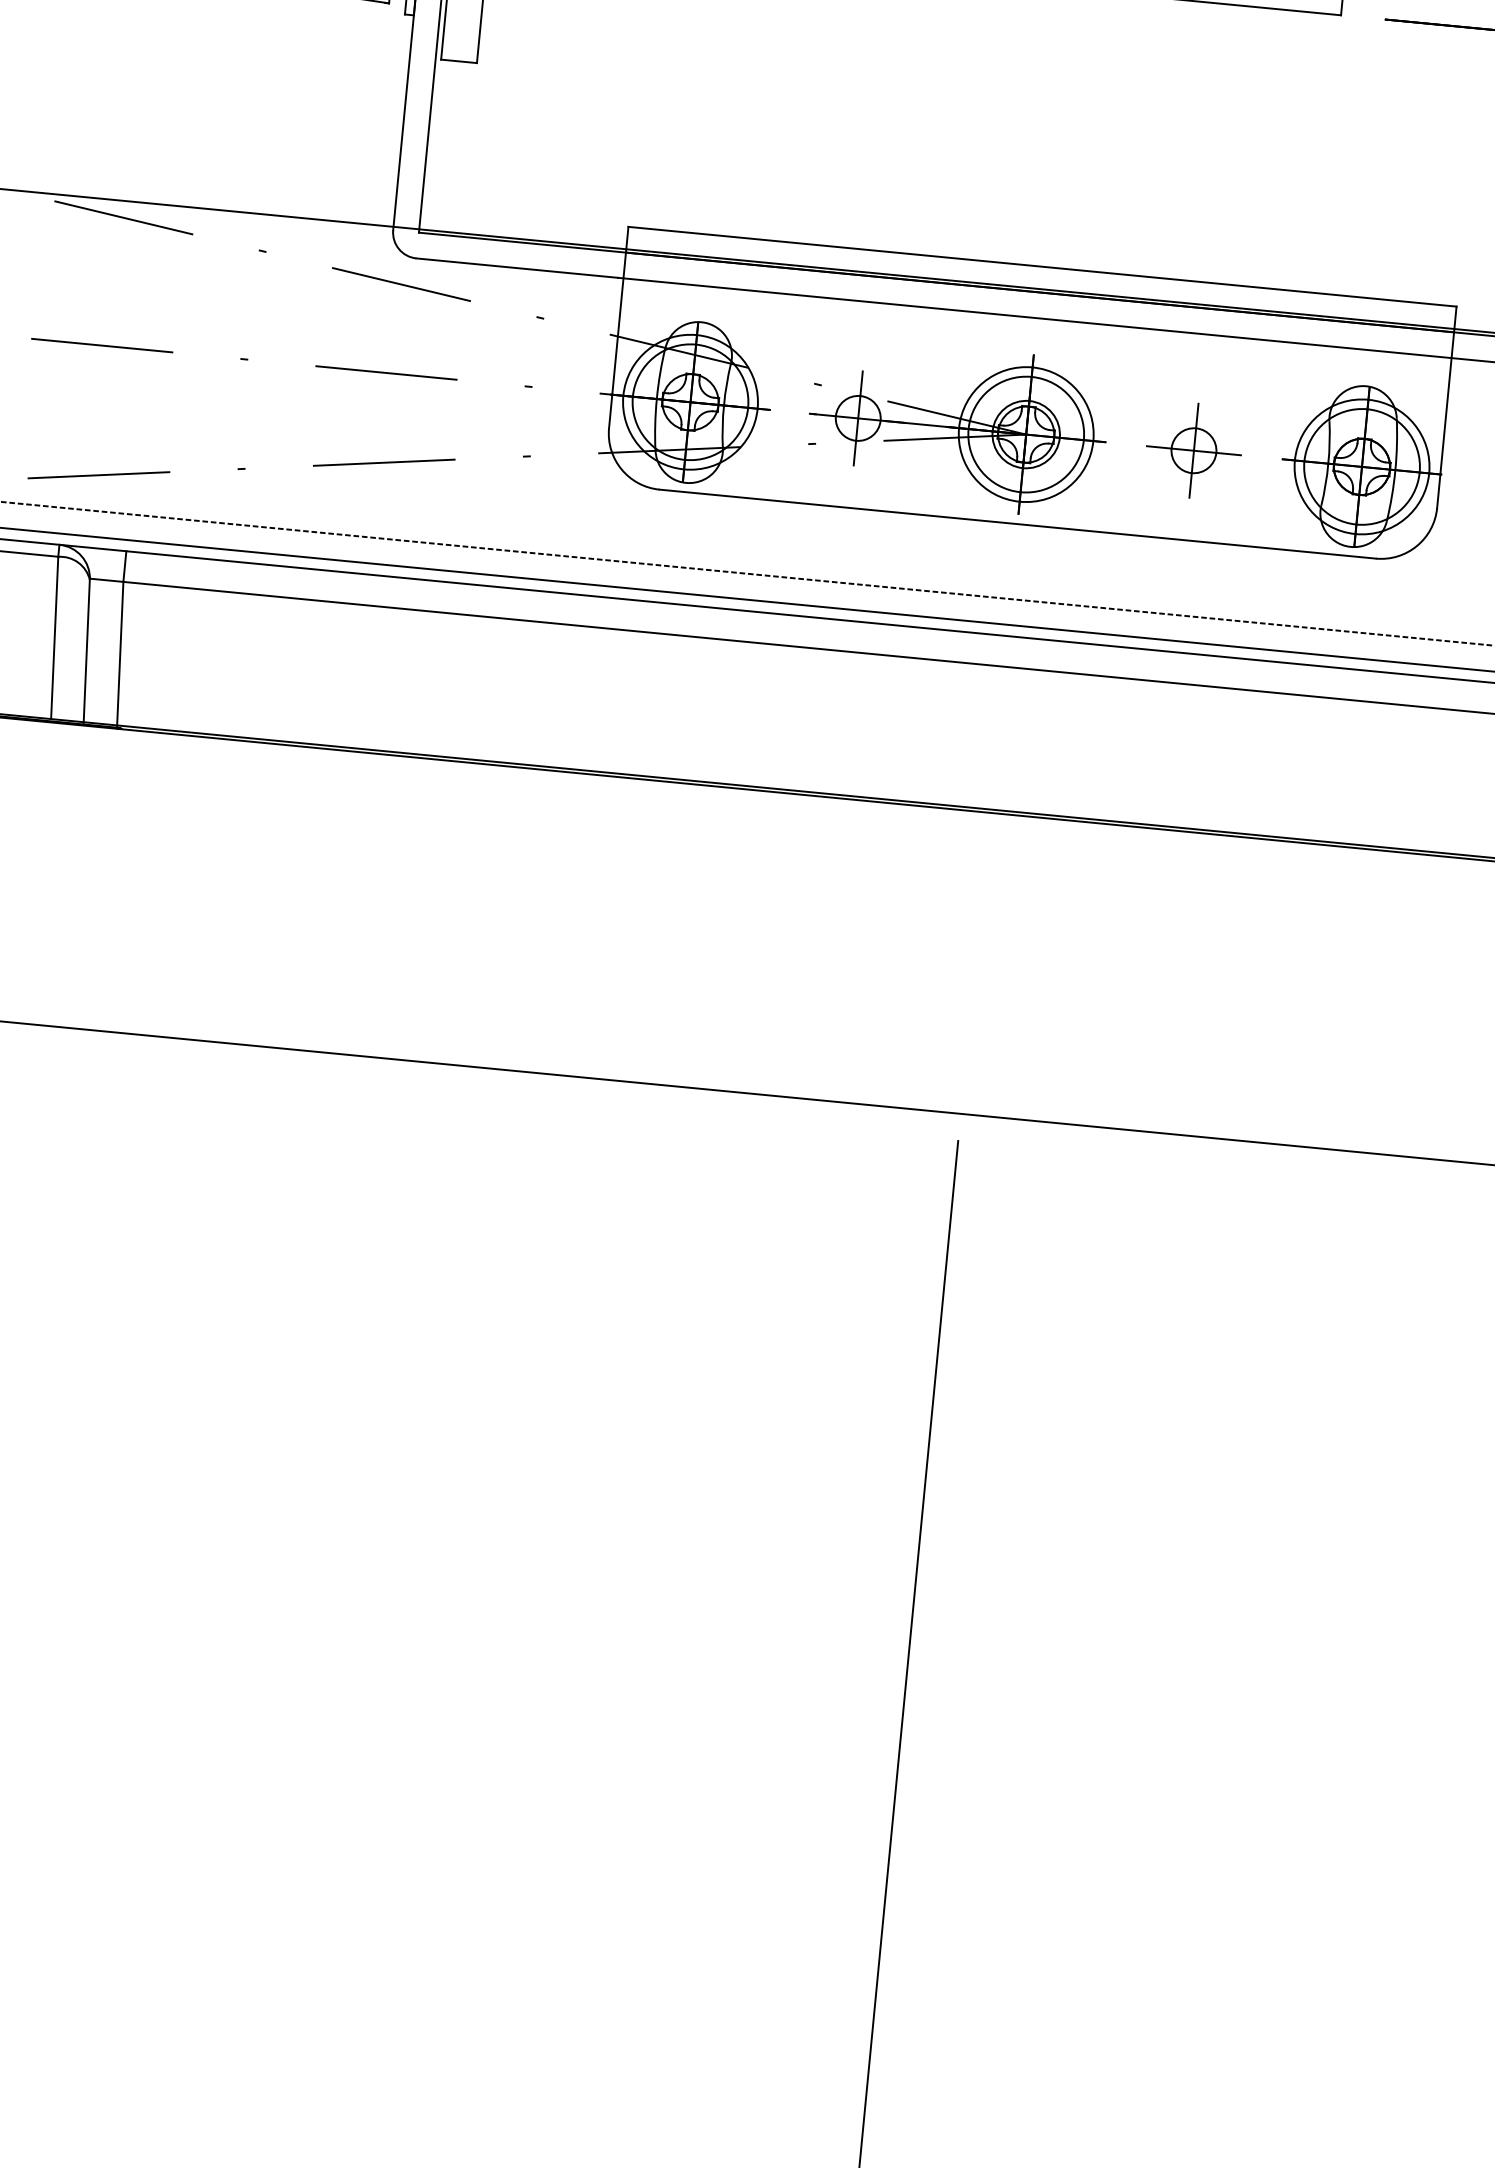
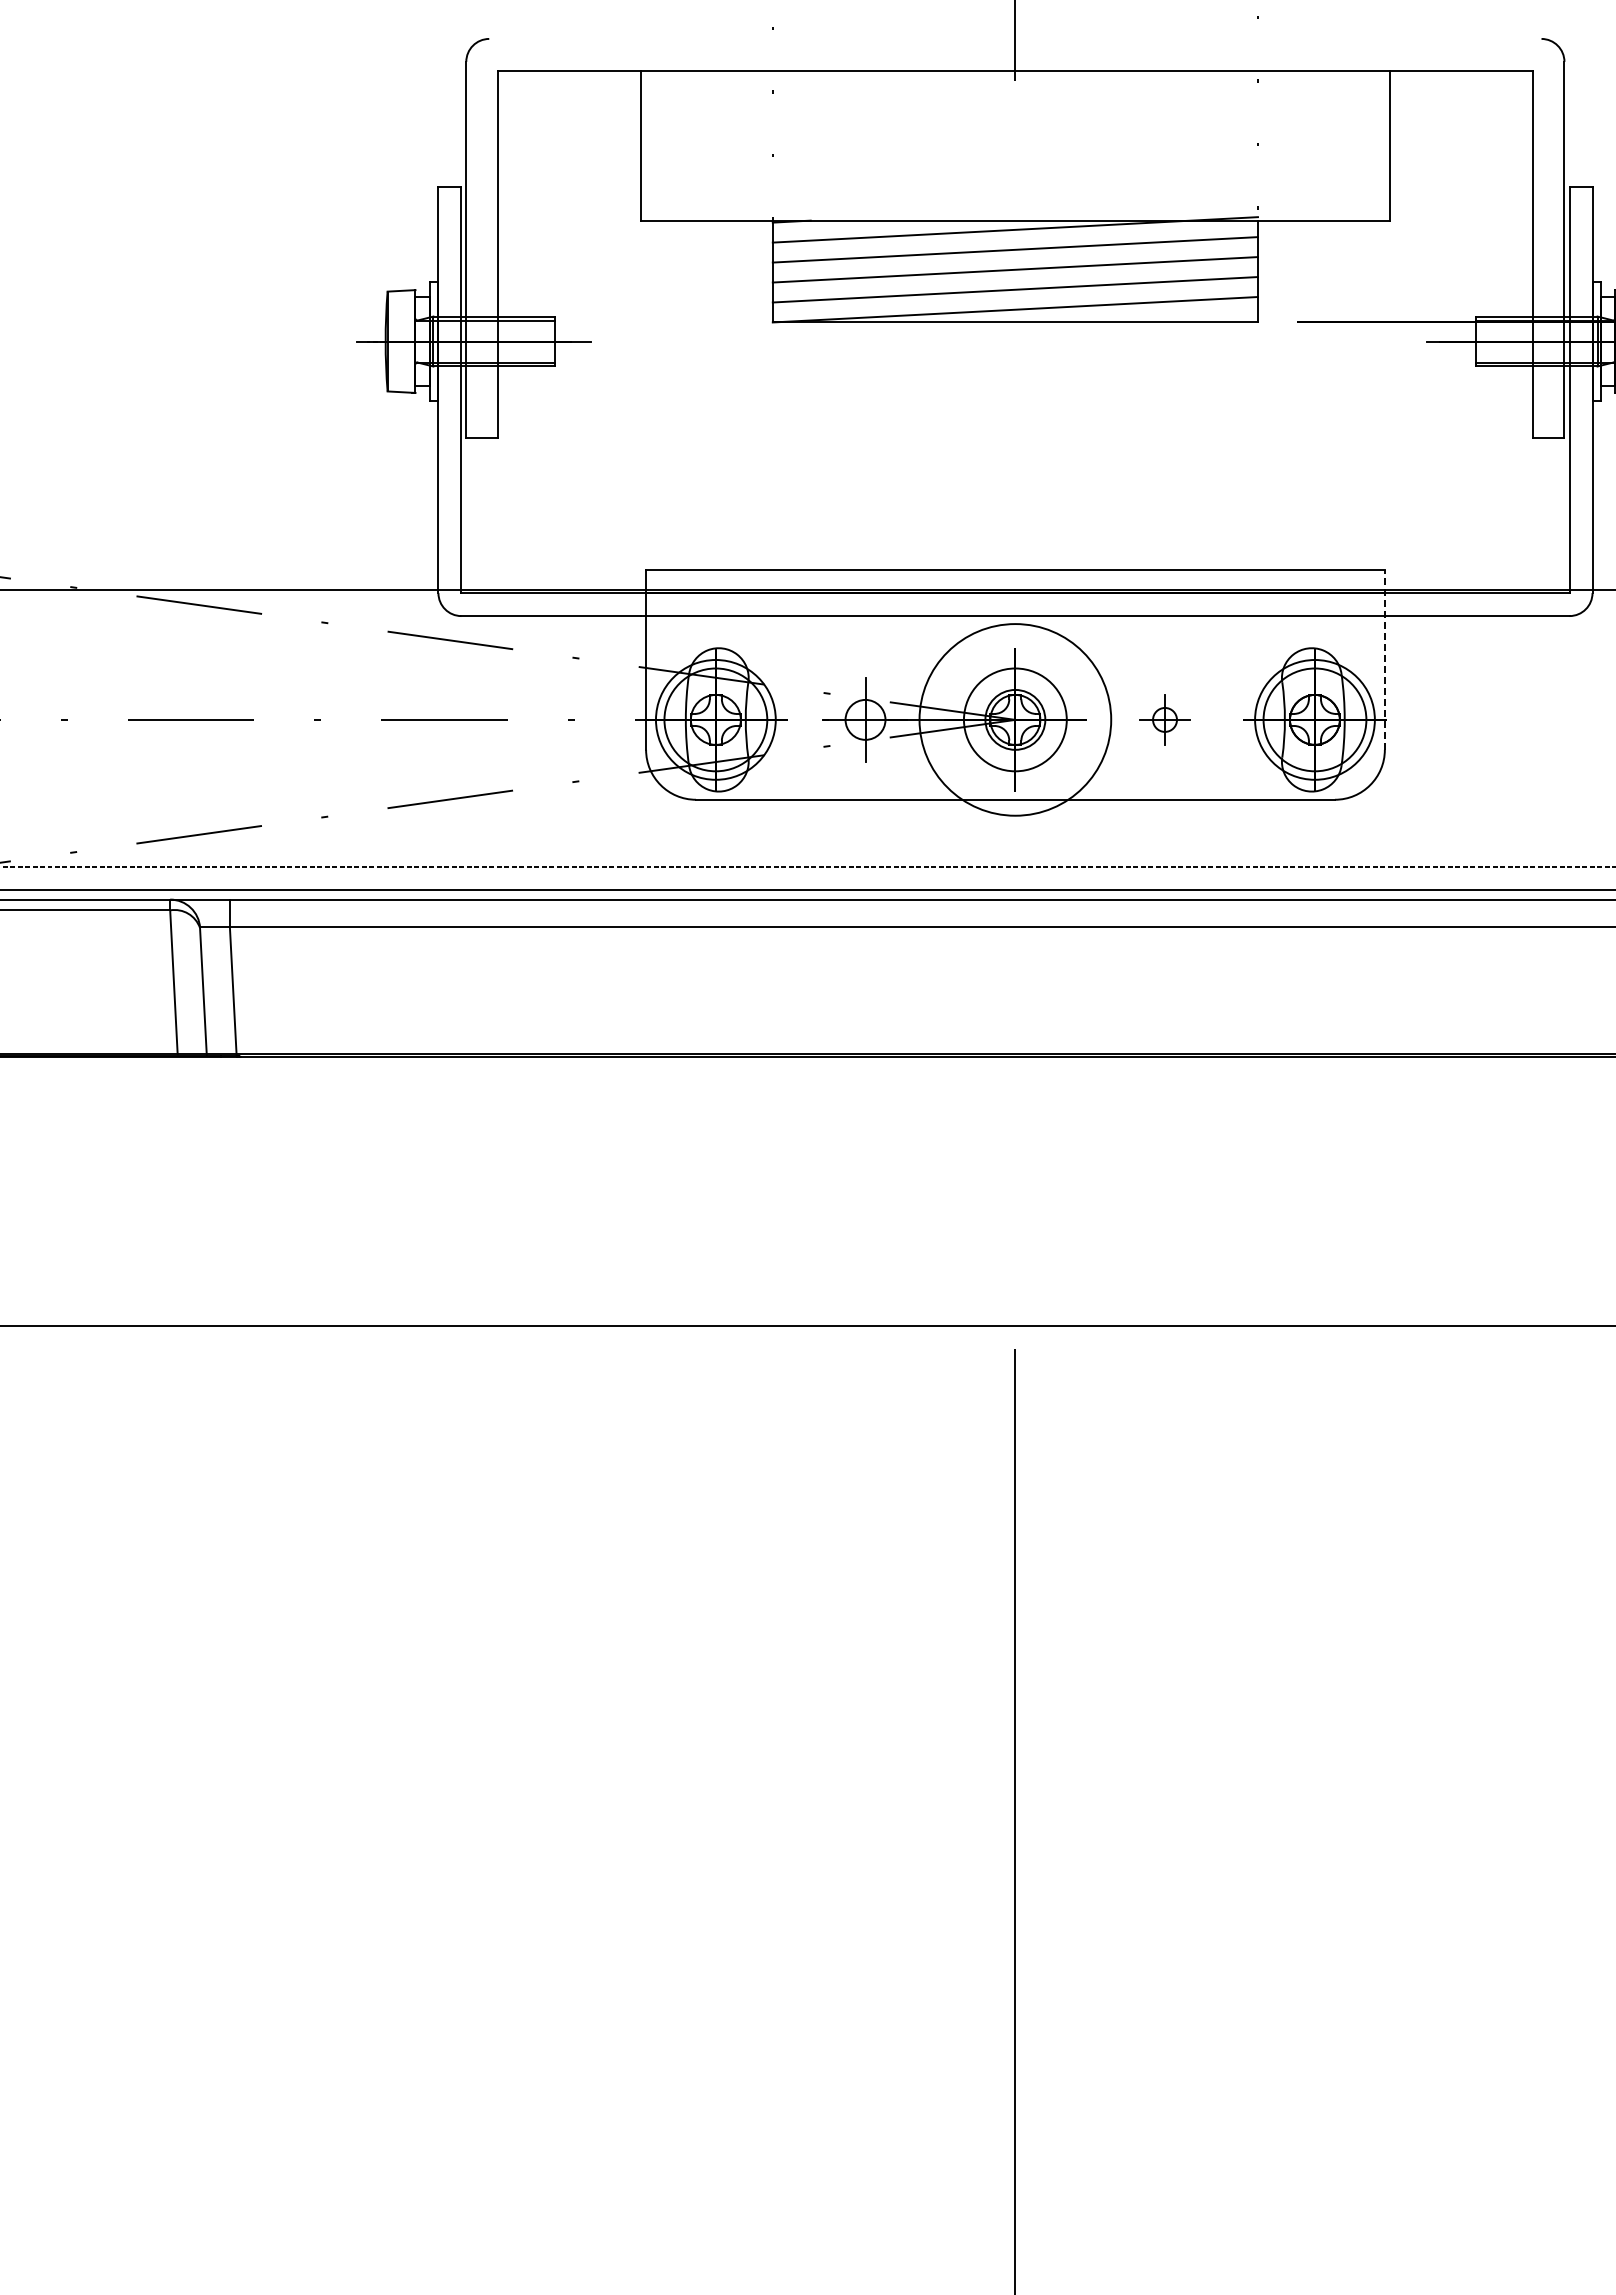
line: (1446, 407) -> (1384, 660), solid -> dashed
circle: (1026, 434) -> (1015, 719), size x1.6
part: (1193, 450) -> (1164, 719), size x0.6

